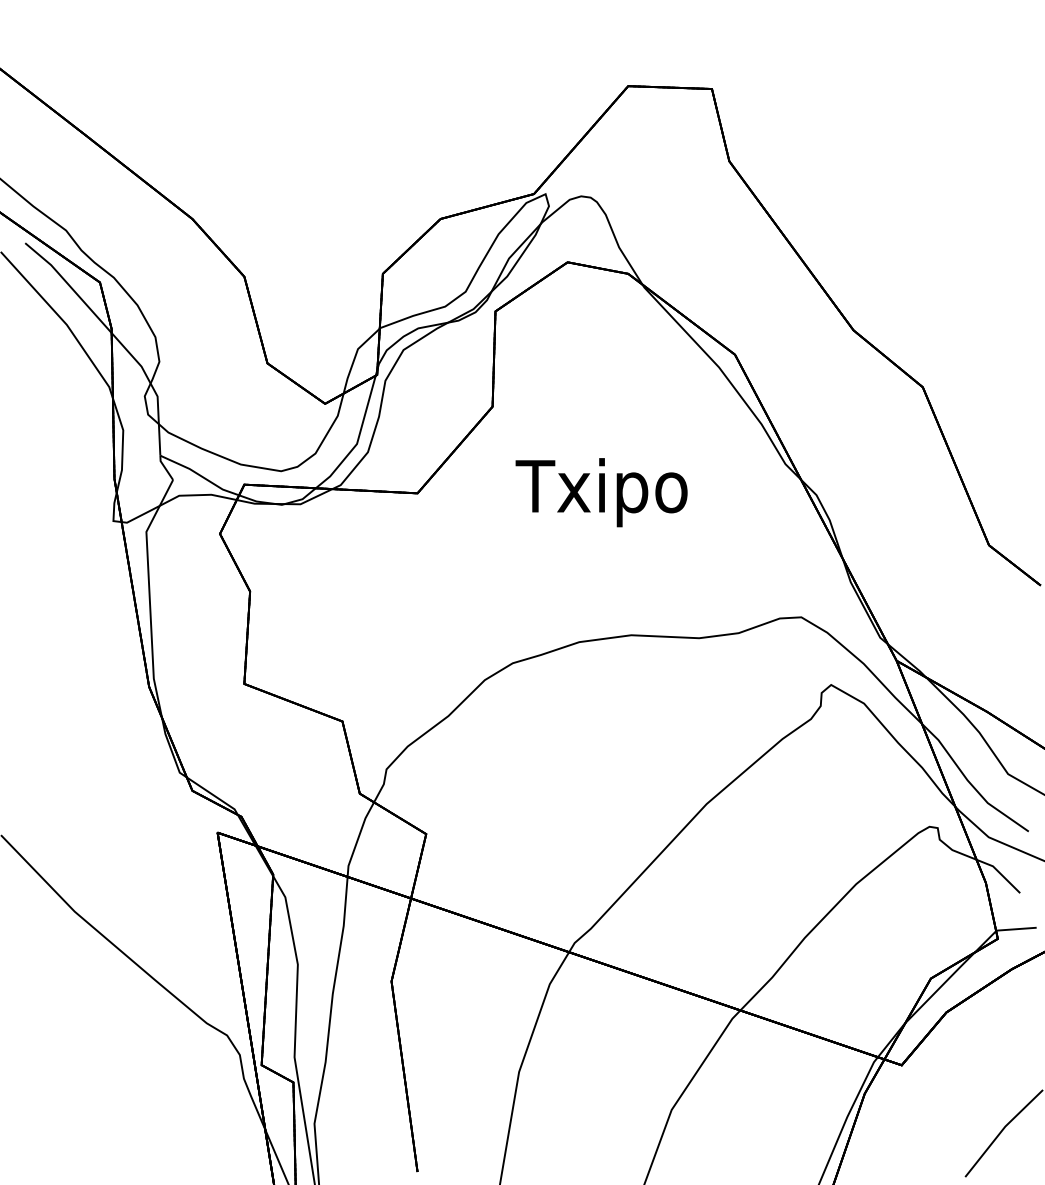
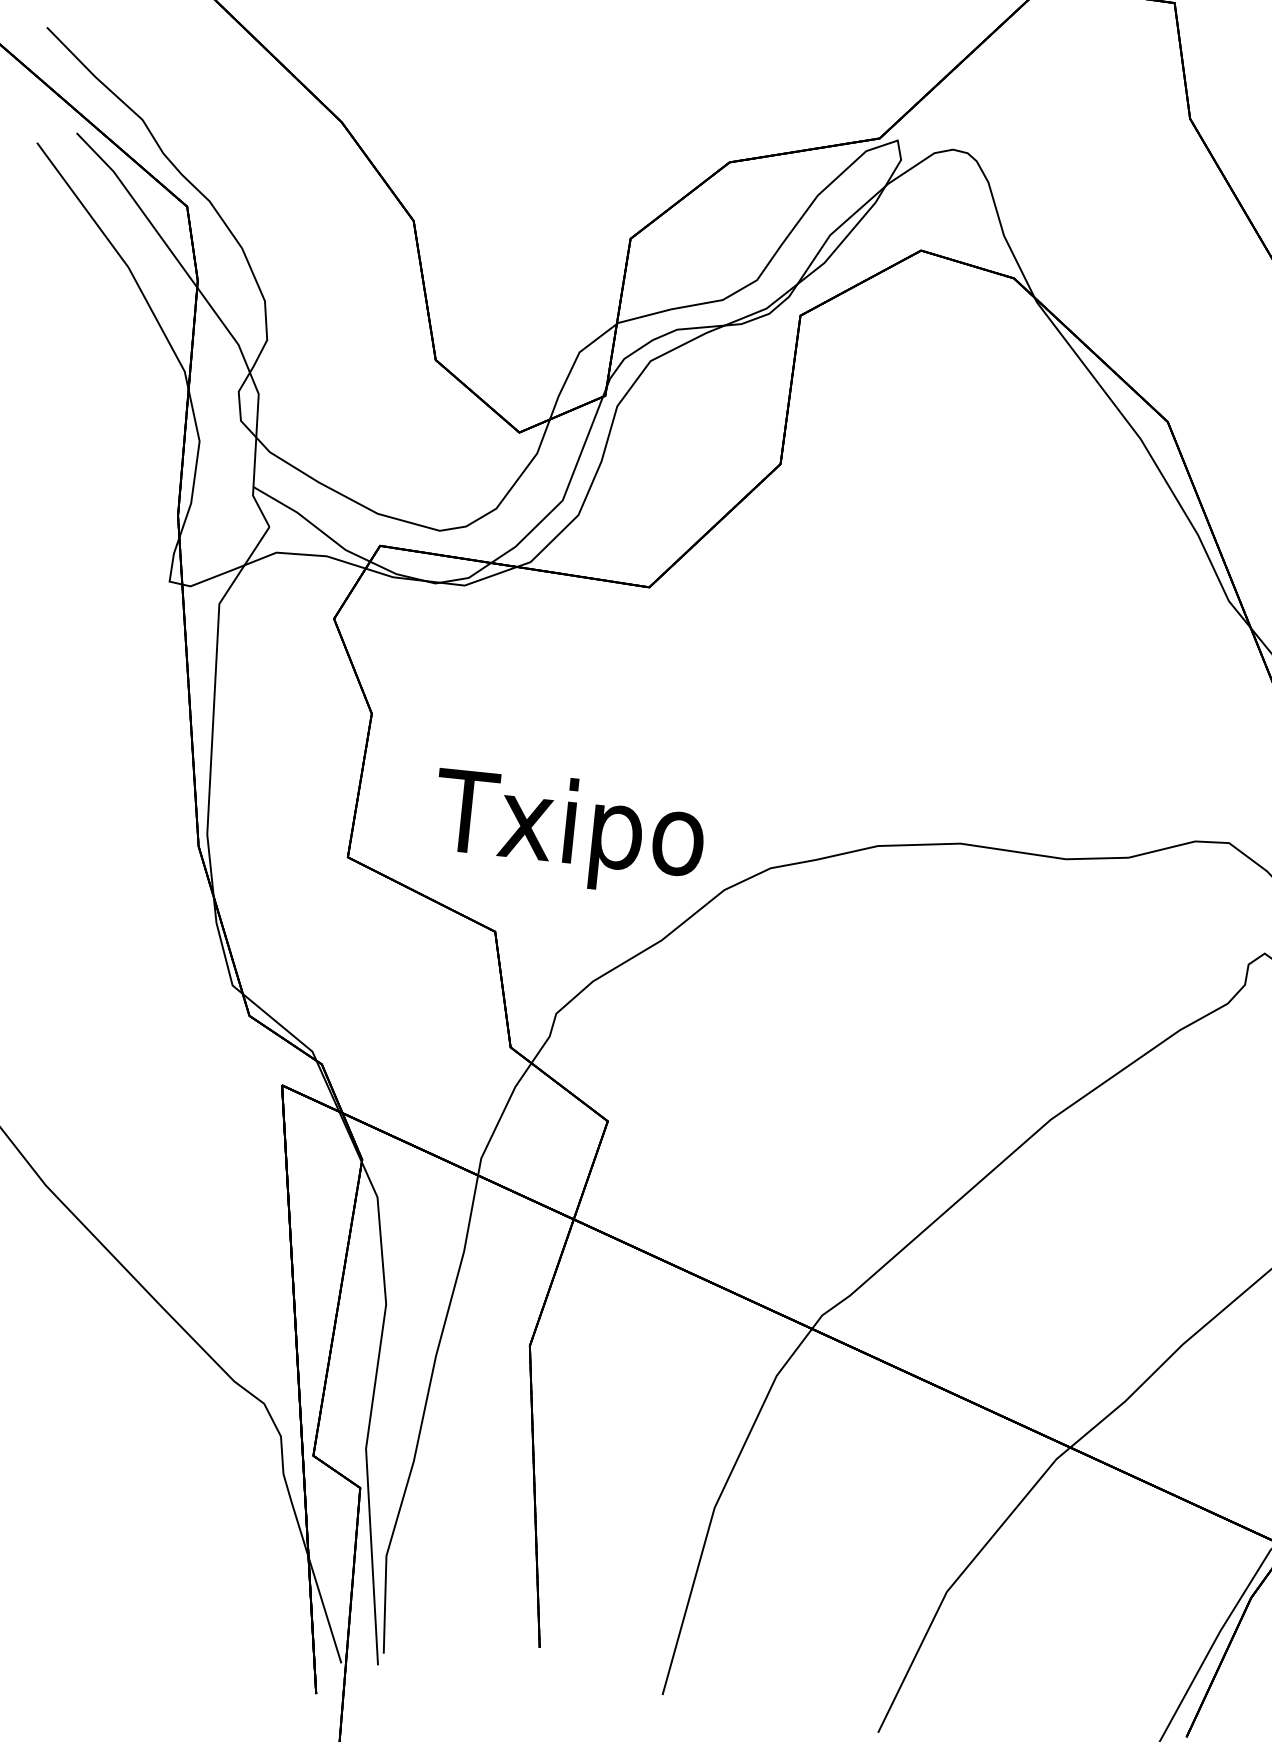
text: (601, 492) -> (568, 831), moved

